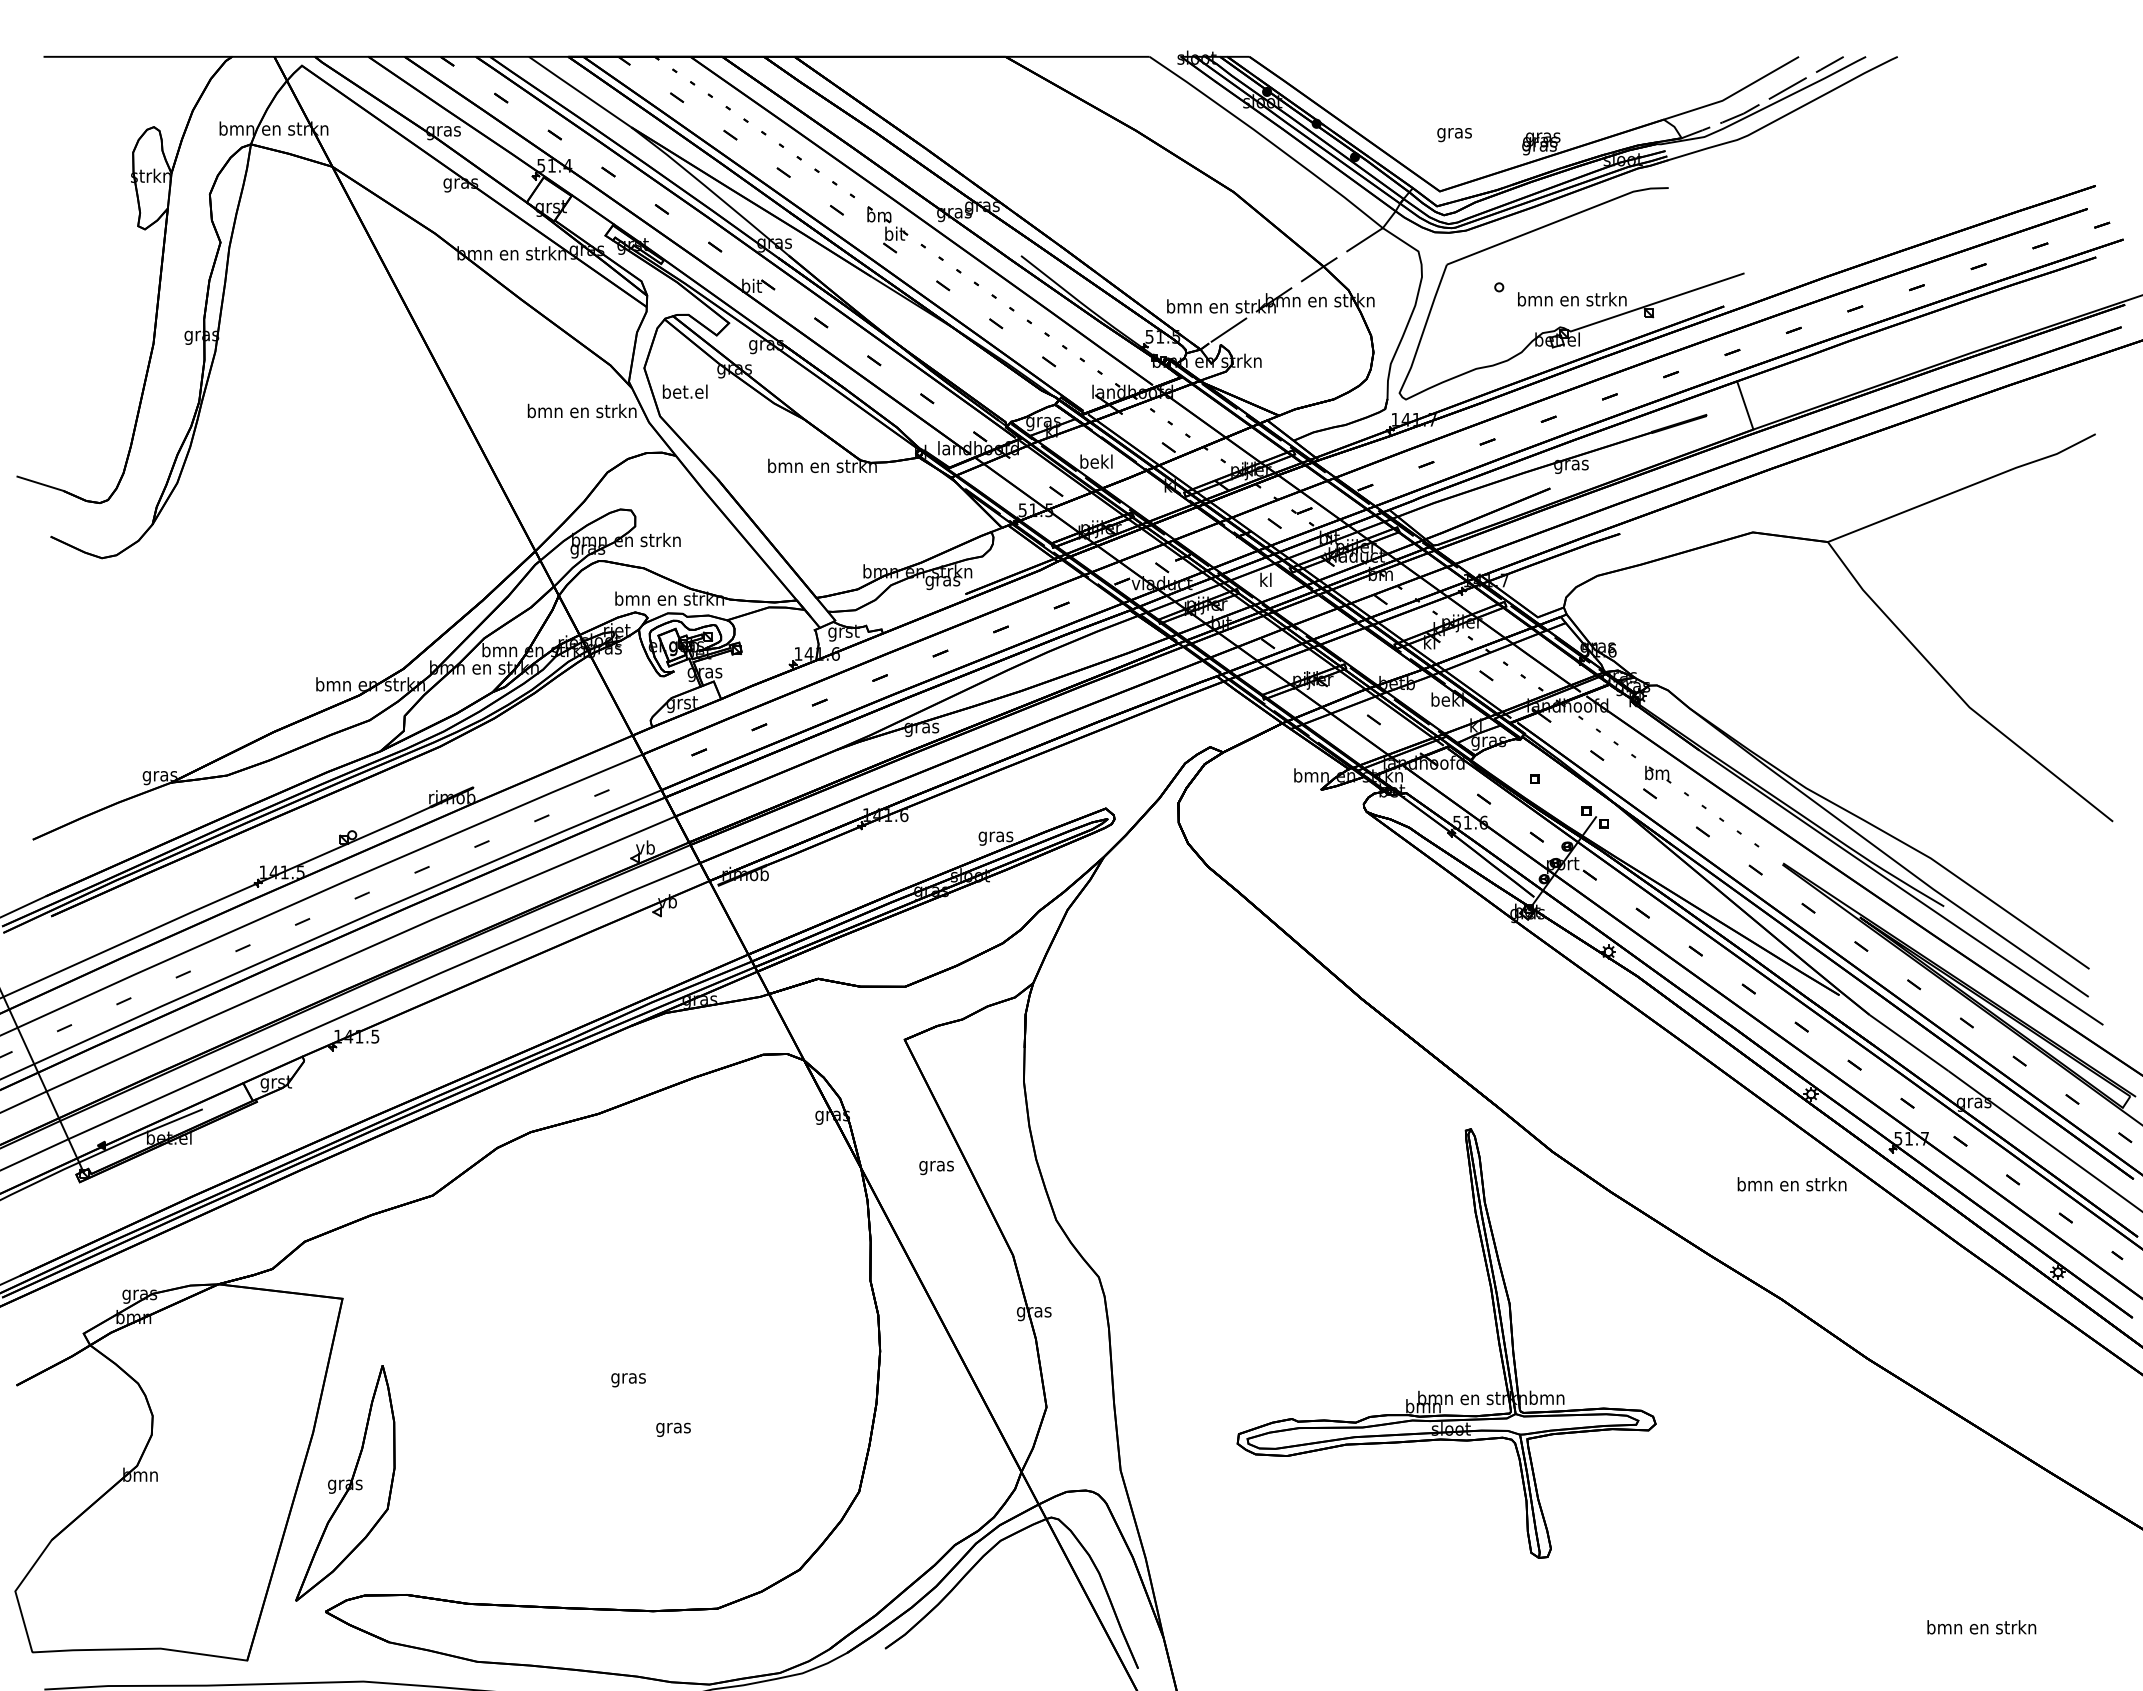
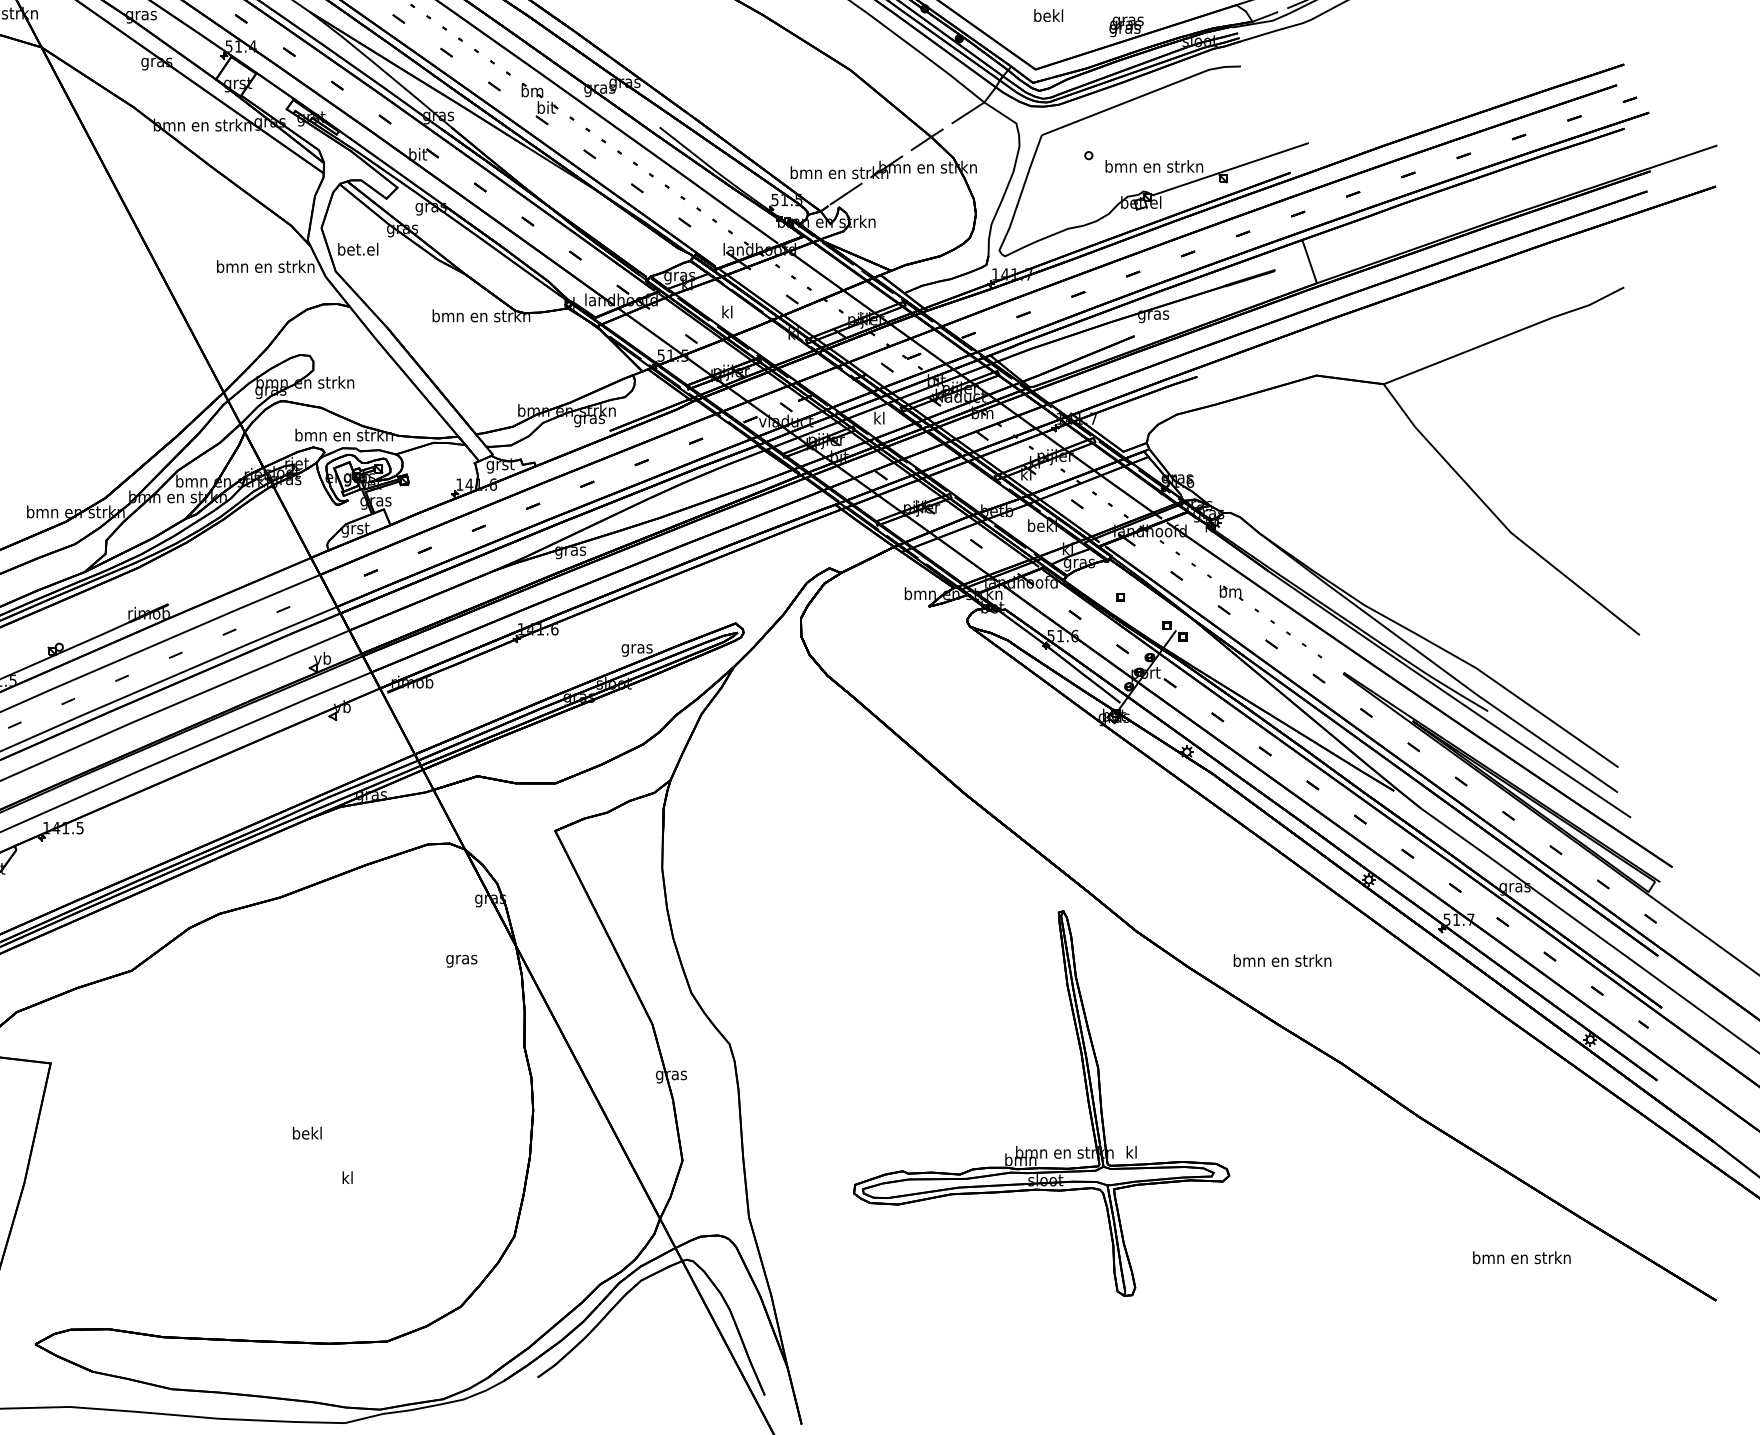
text: (1454, 133) -> (1048, 17), gras -> bekl
text: (1096, 461) -> (727, 311), bekl -> kl
text: (936, 1168) -> (461, 961), moved
text: (1791, 1184) -> (1282, 960), moved
text: (628, 1378) -> (307, 1134), gras -> bekl
text: (1546, 1397) -> (1131, 1151), bmn -> kl
text: (673, 1427) -> (347, 1178), gras -> kl
part: (345, 1483) -> (53, 1229), removed
text: (1981, 1627) -> (1521, 1257), moved

